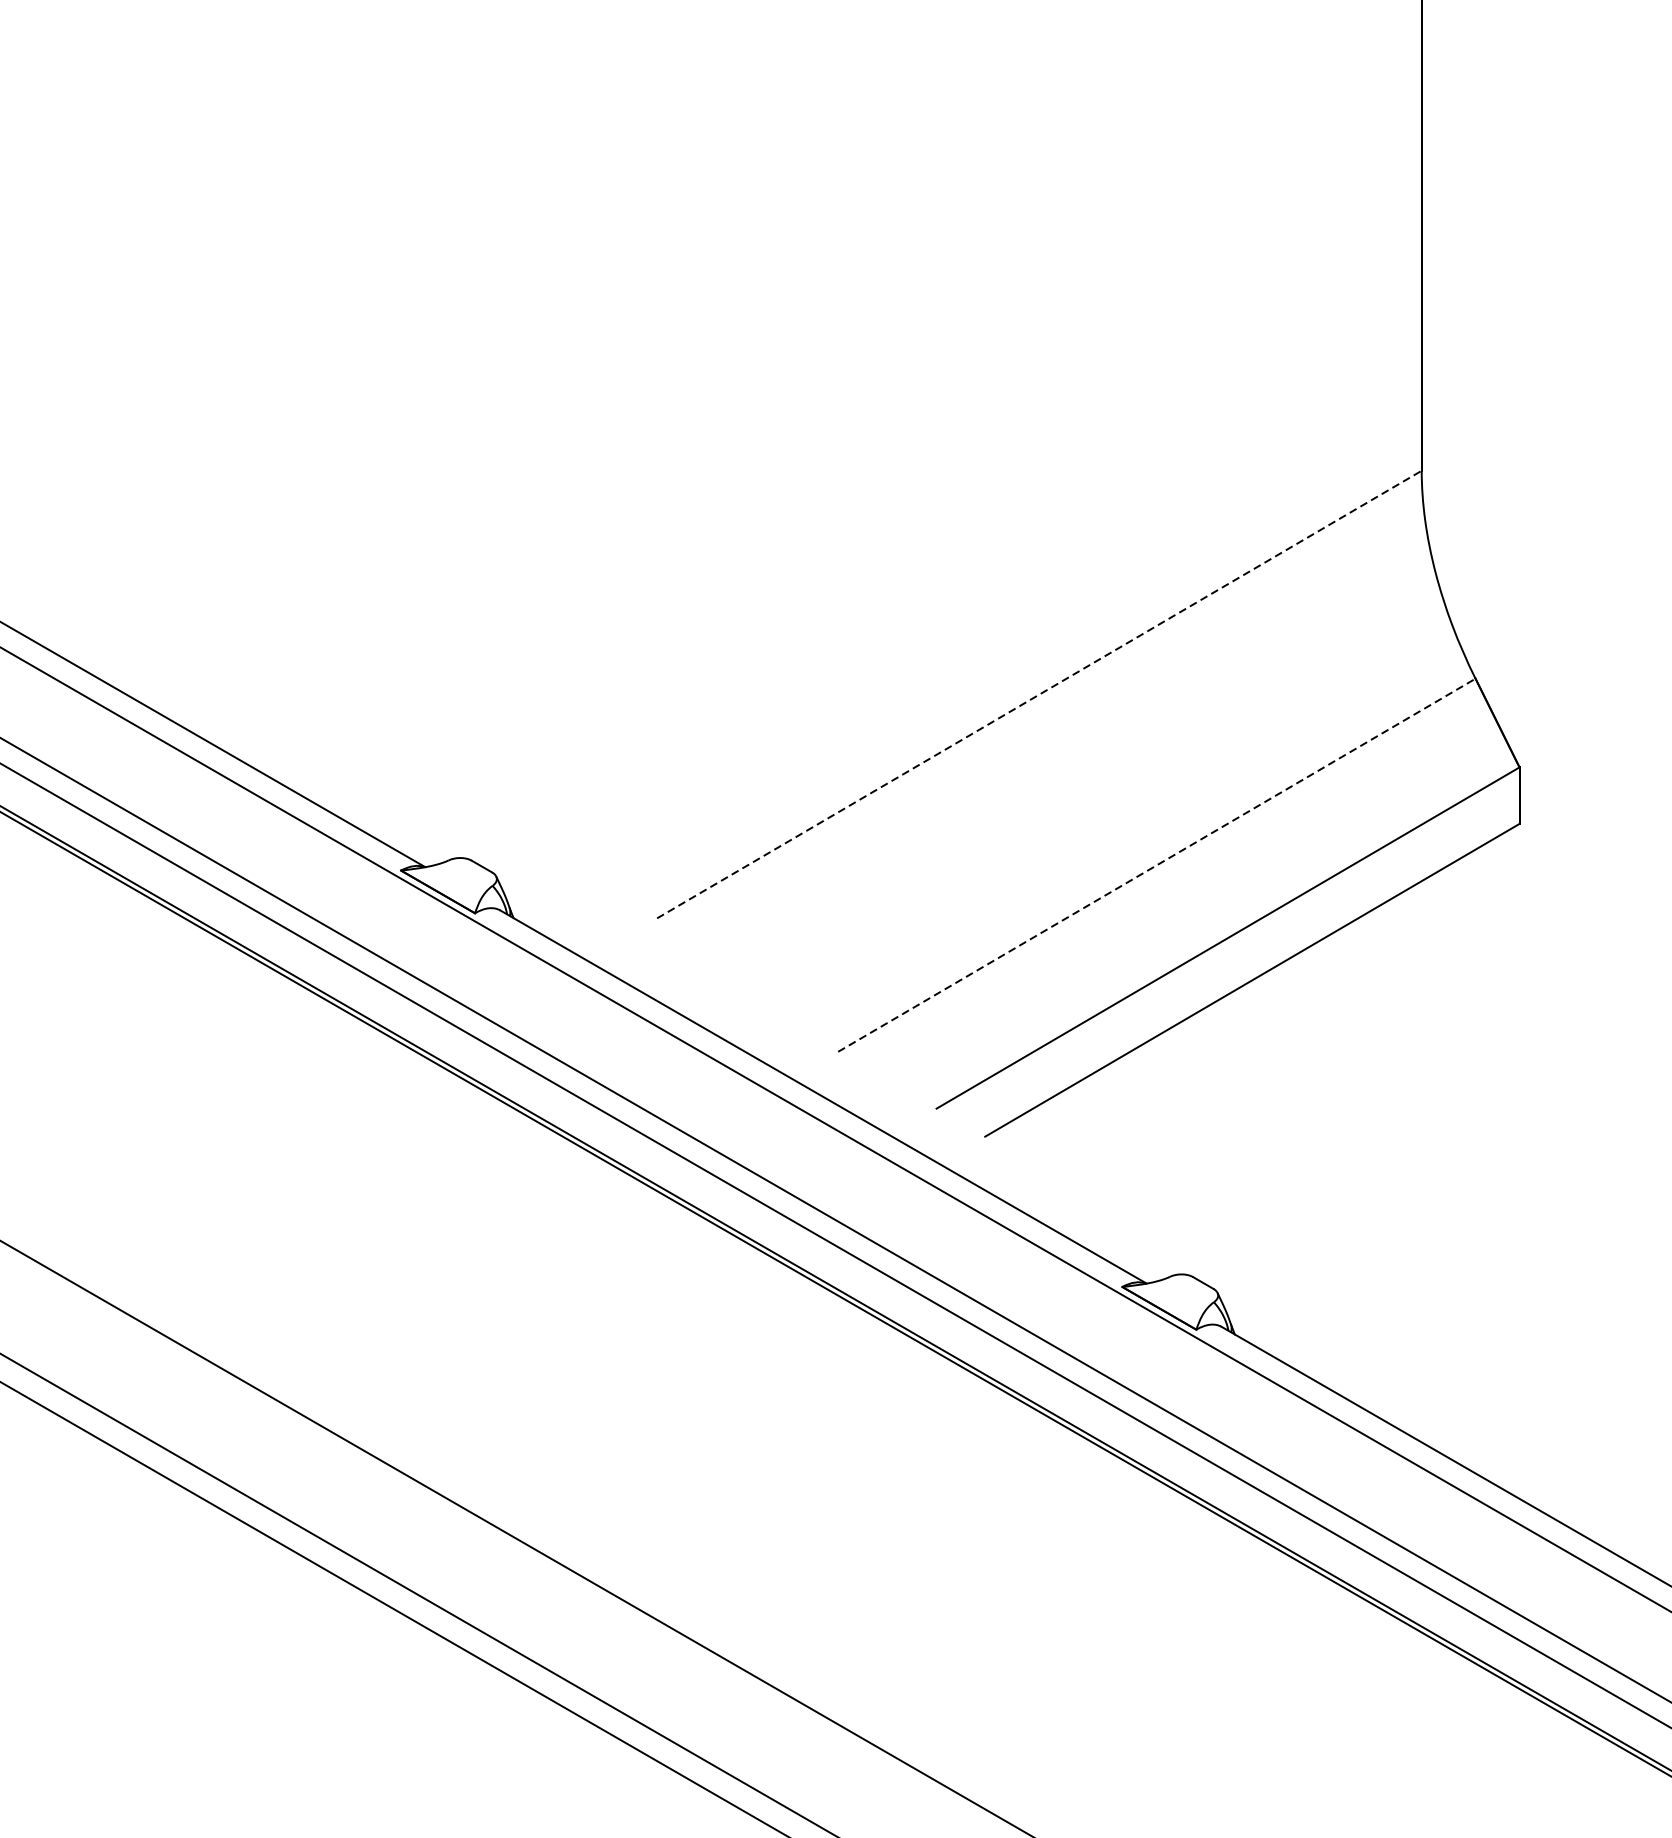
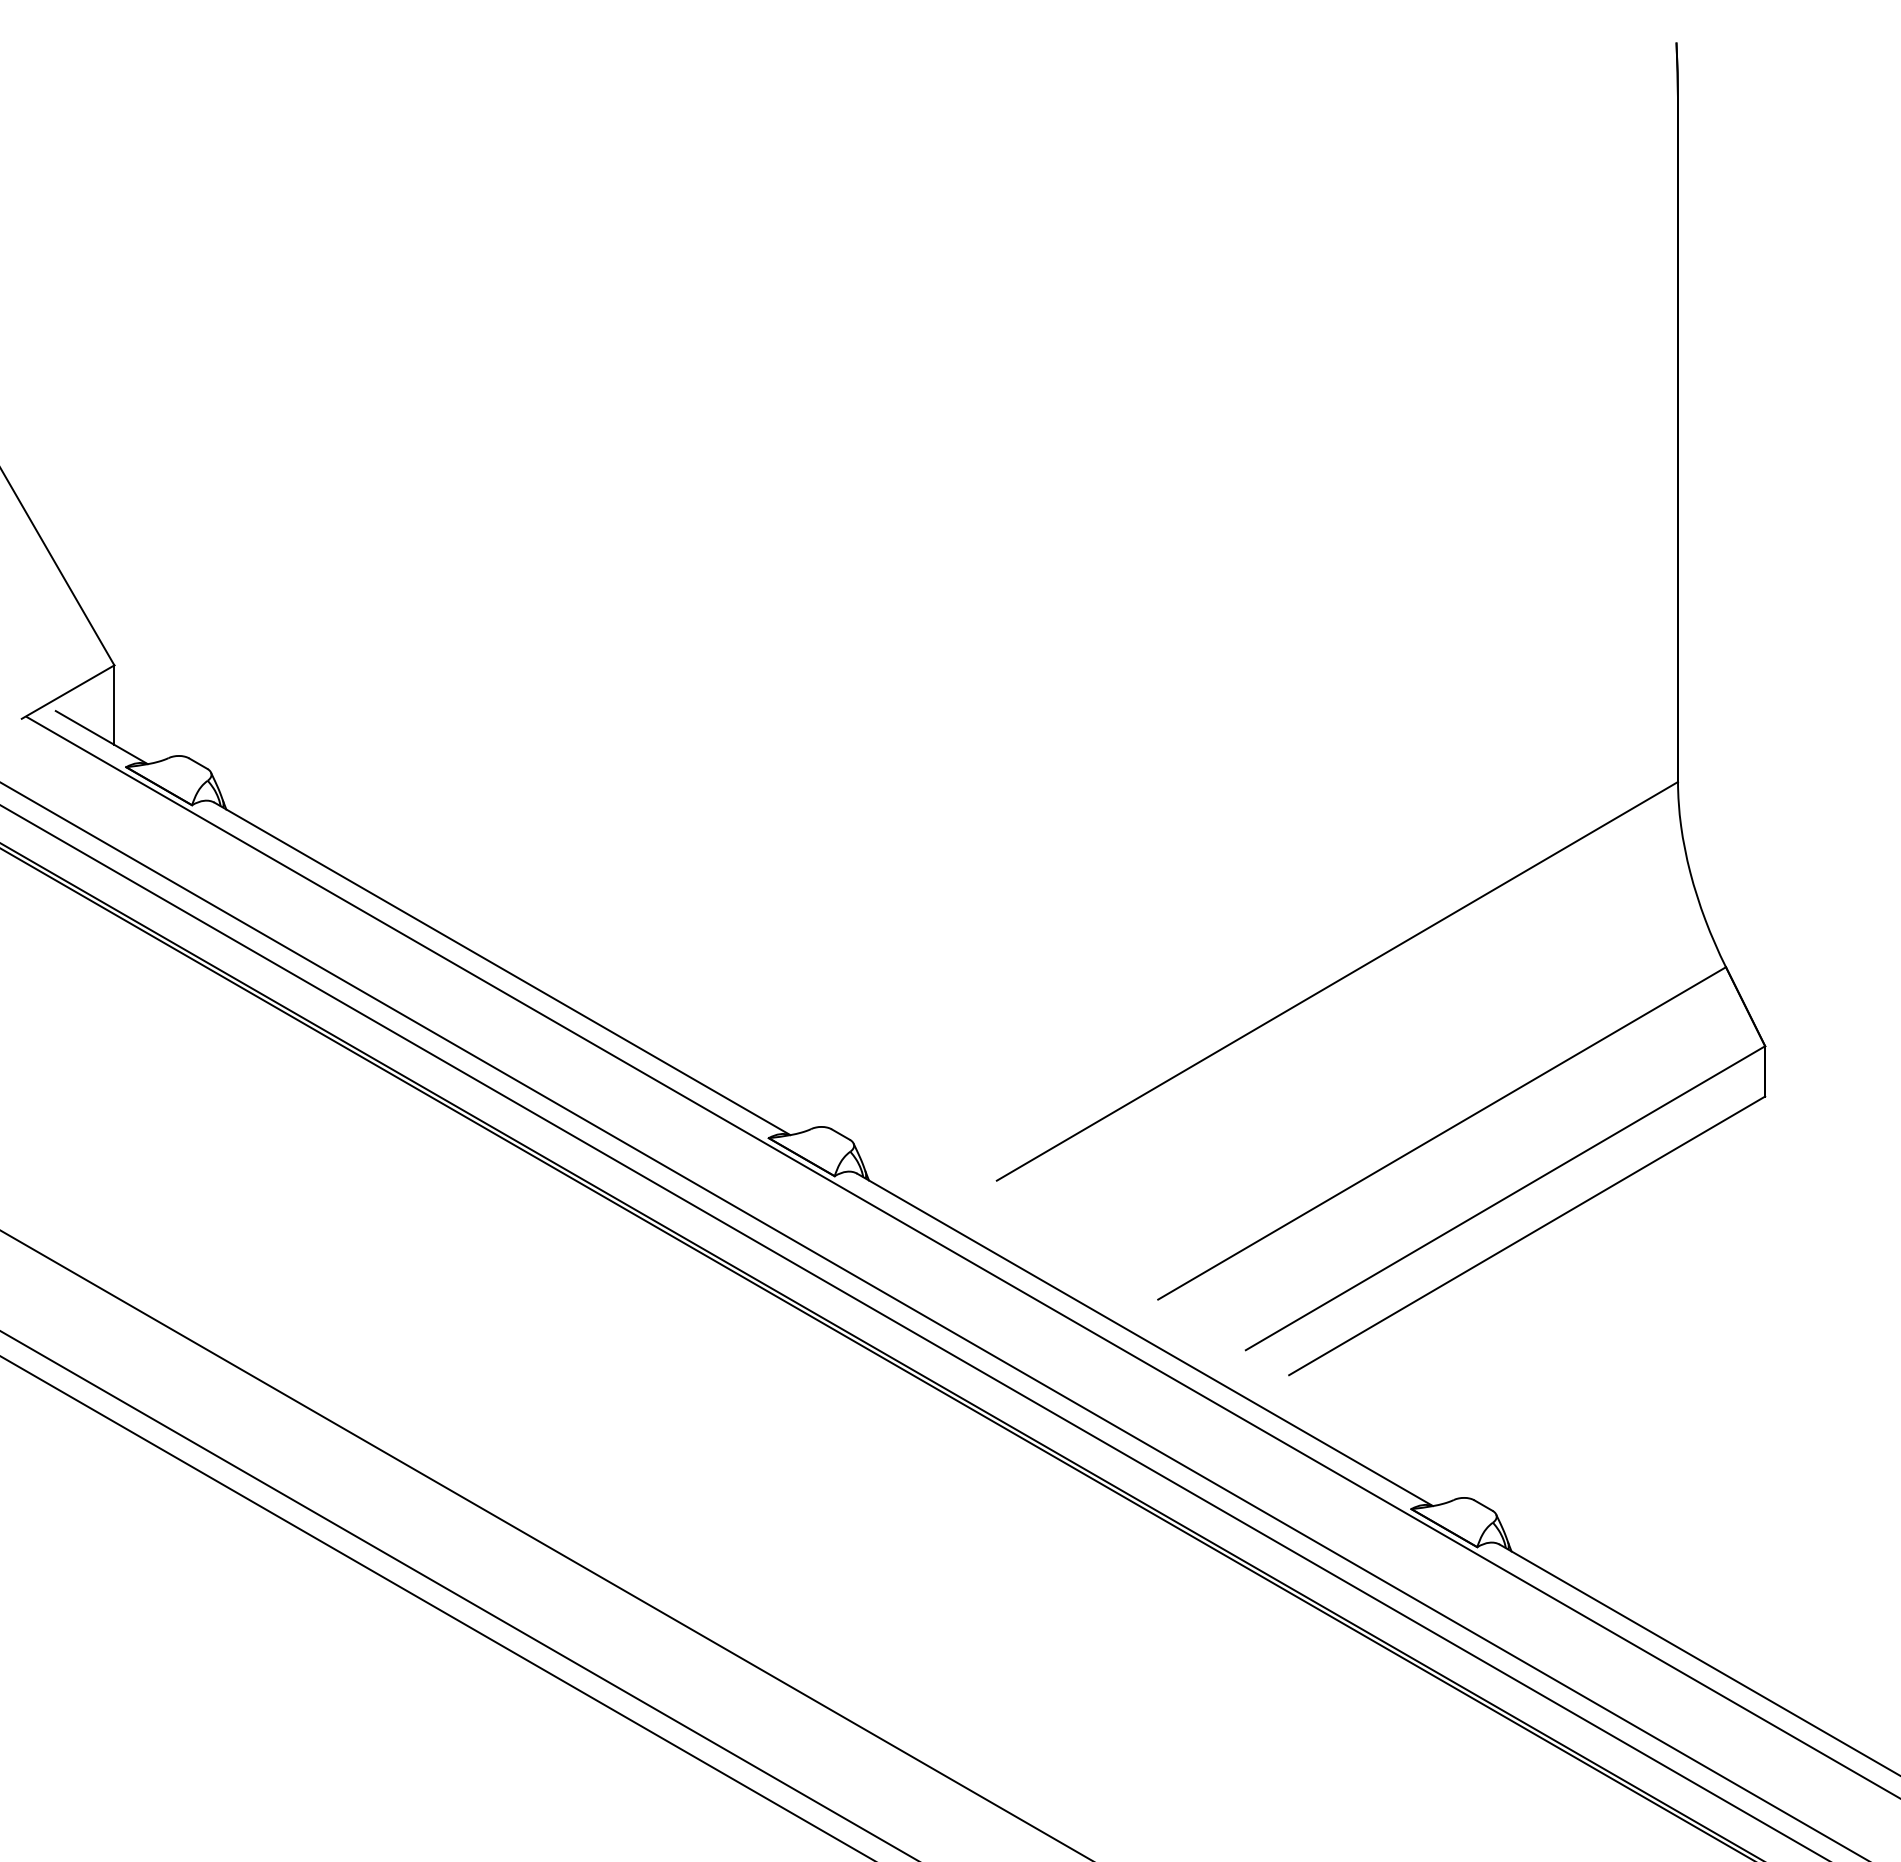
line: (1039, 694) -> (1337, 981), dashed -> solid
line: (1157, 865) -> (1442, 1133), dashed -> solid

